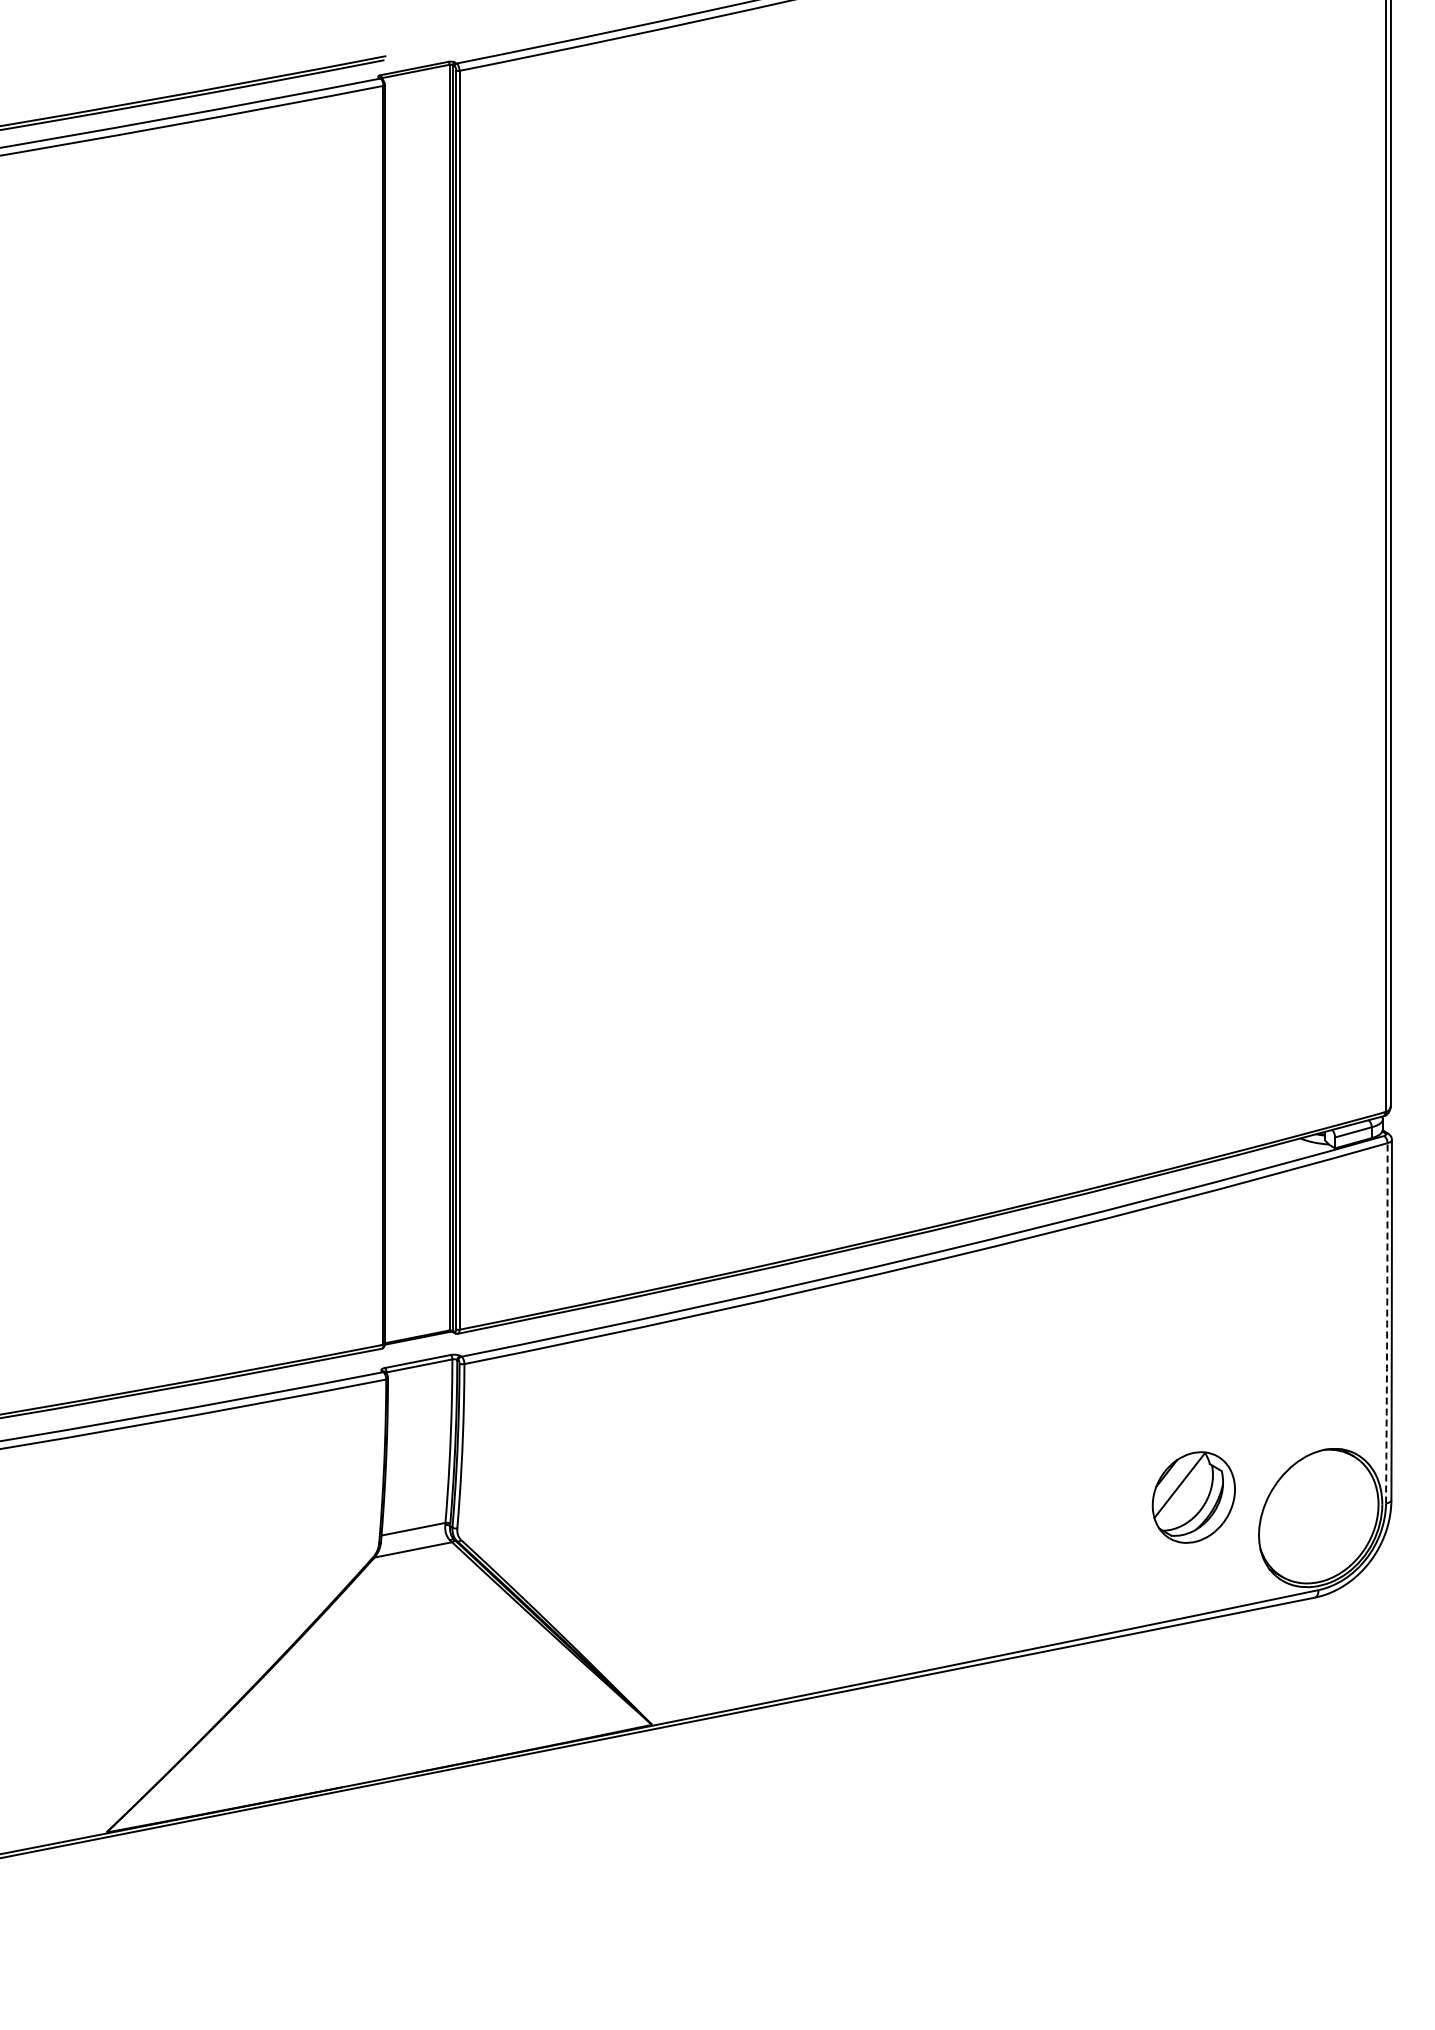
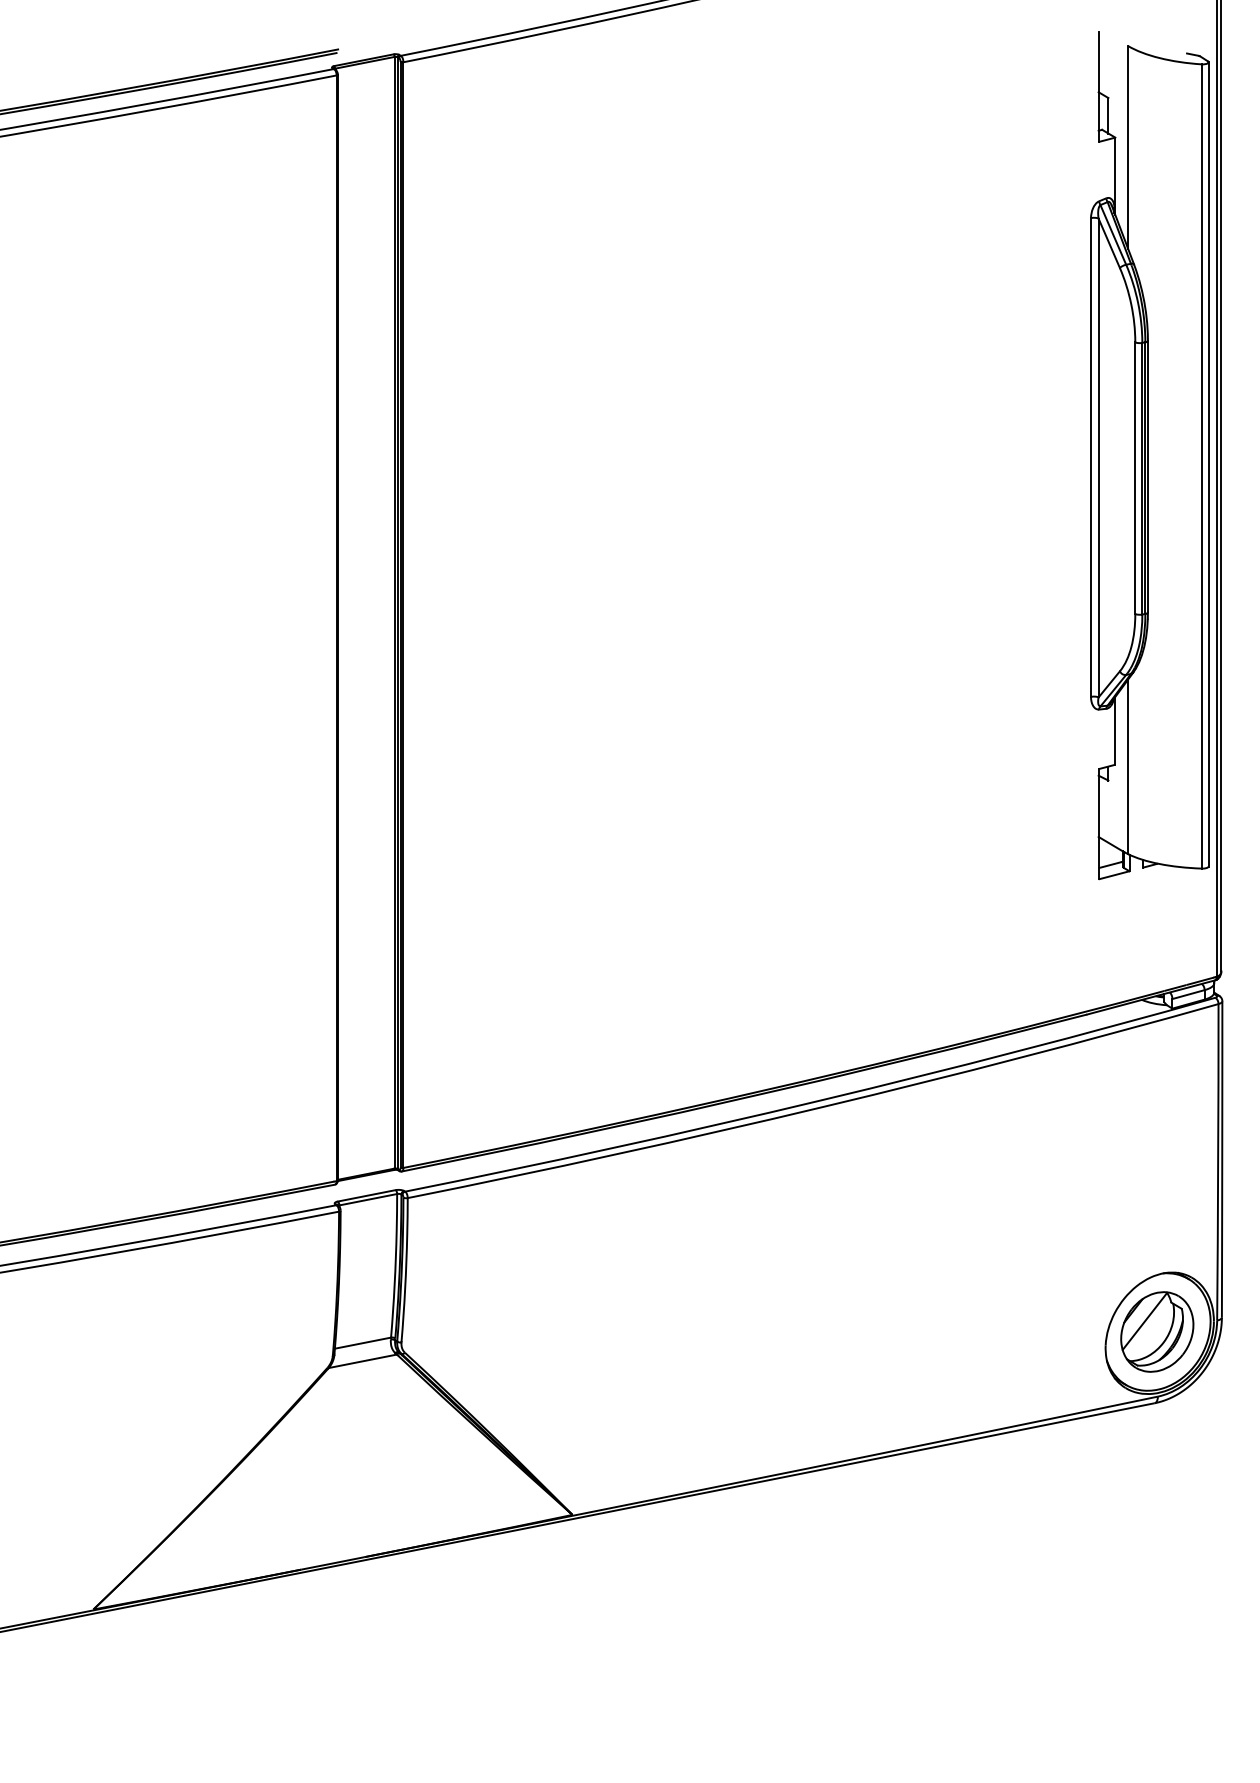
part: (1309, 518) -> (1149, 455), added
arc: (1387, 1323) -> (1218, 1162), dashed -> solid
part: (1193, 1497) -> (1156, 1331), moved

